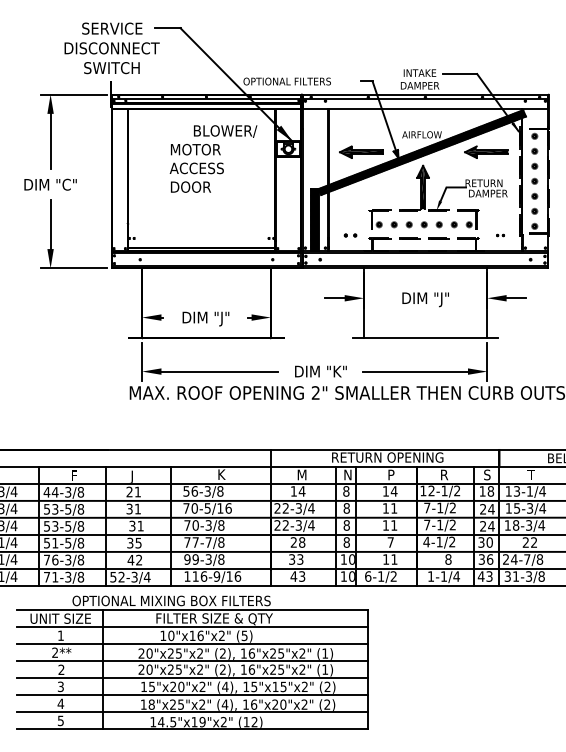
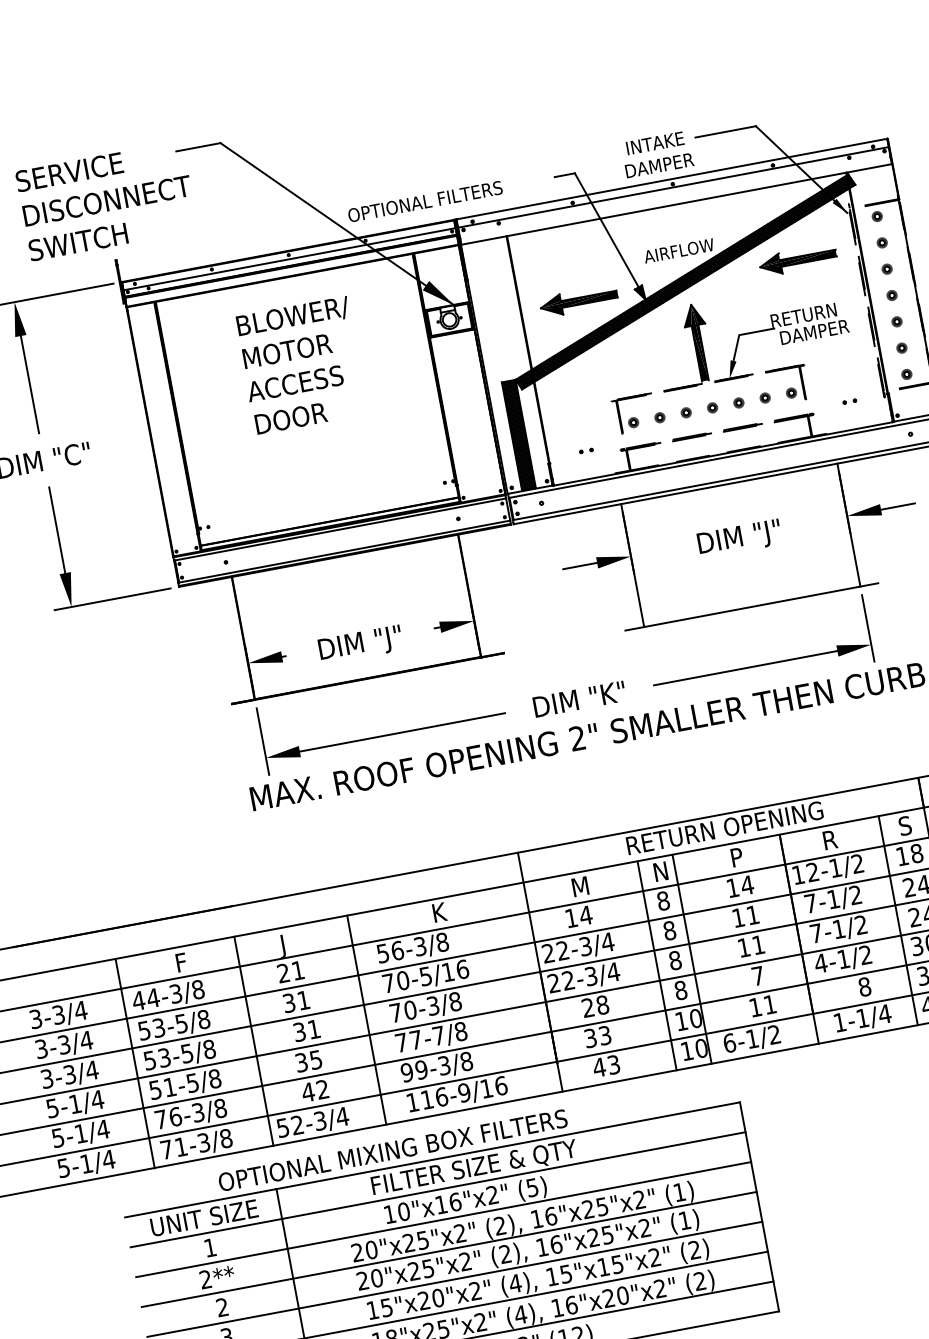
text: (112, 28) -> (69, 171), moved
text: (111, 68) -> (77, 243), moved
text: (225, 131) -> (293, 317), moved
part: (349, 235) -> (584, 451), size x0.62

